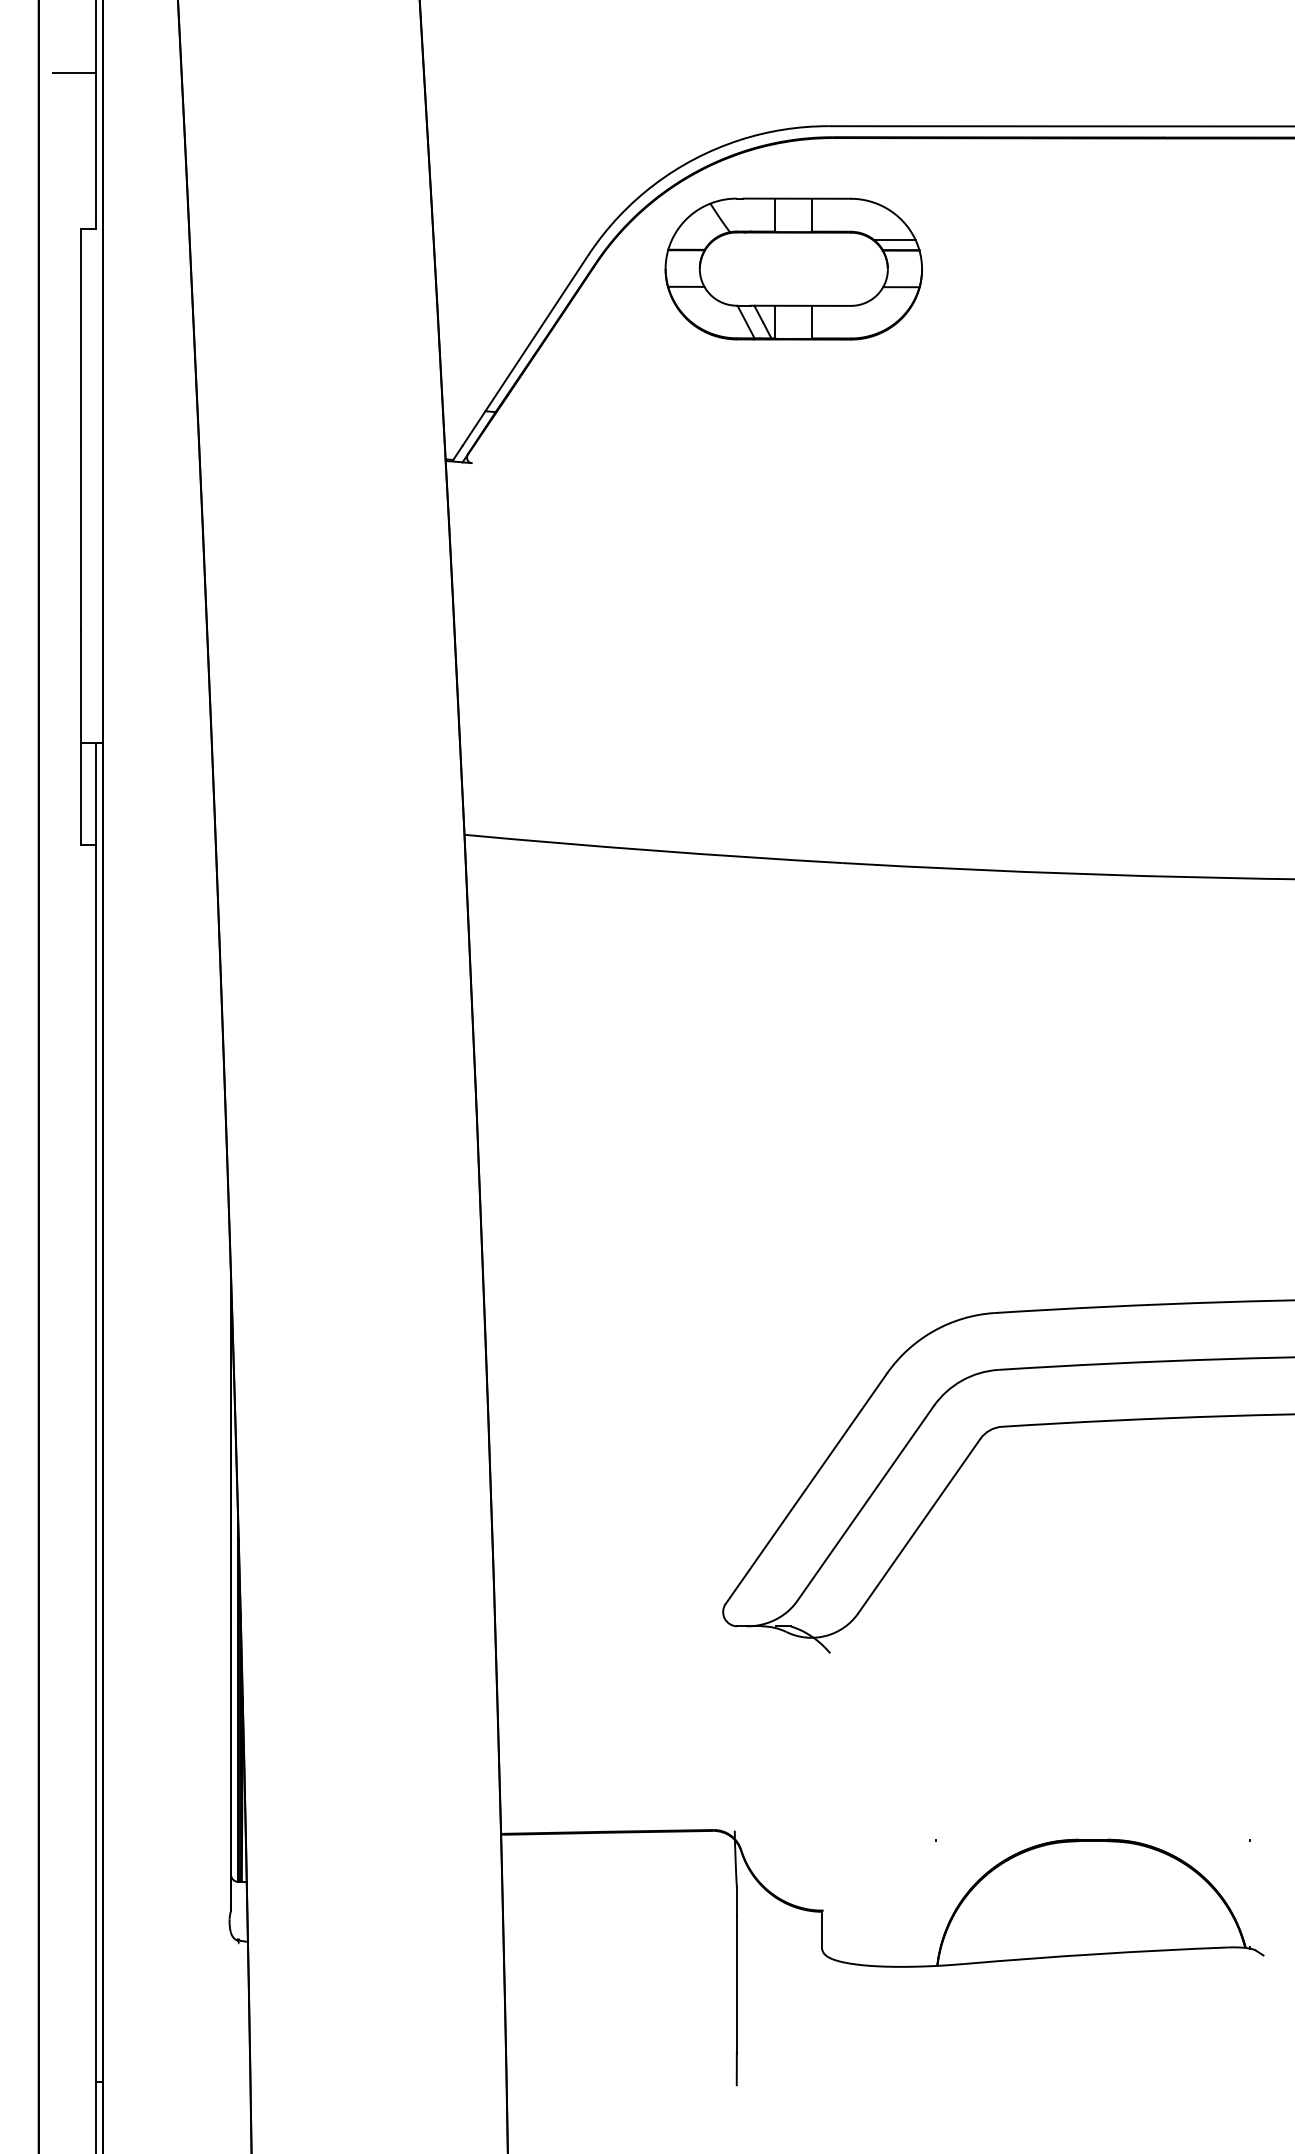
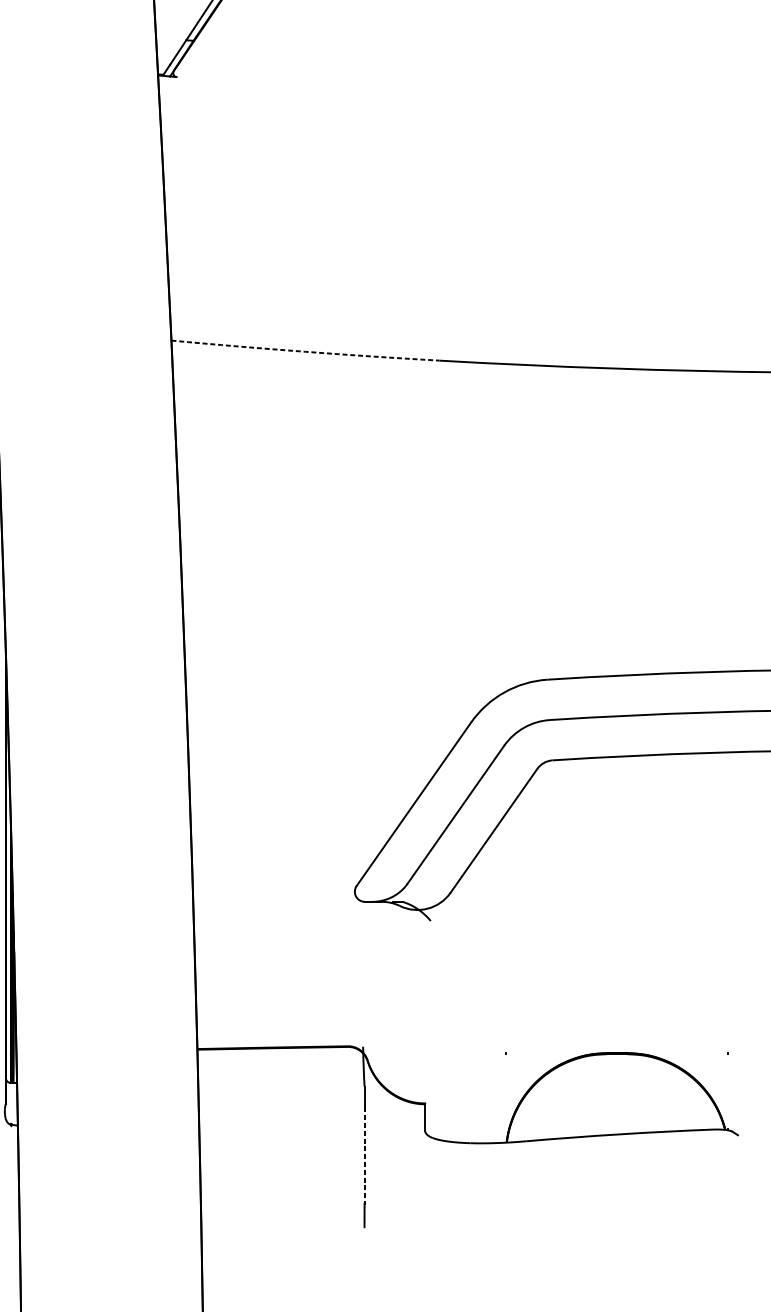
arc: (653, 850) -> (305, 351), solid -> dashed
line: (736, 1984) -> (364, 1155), solid -> dashed

